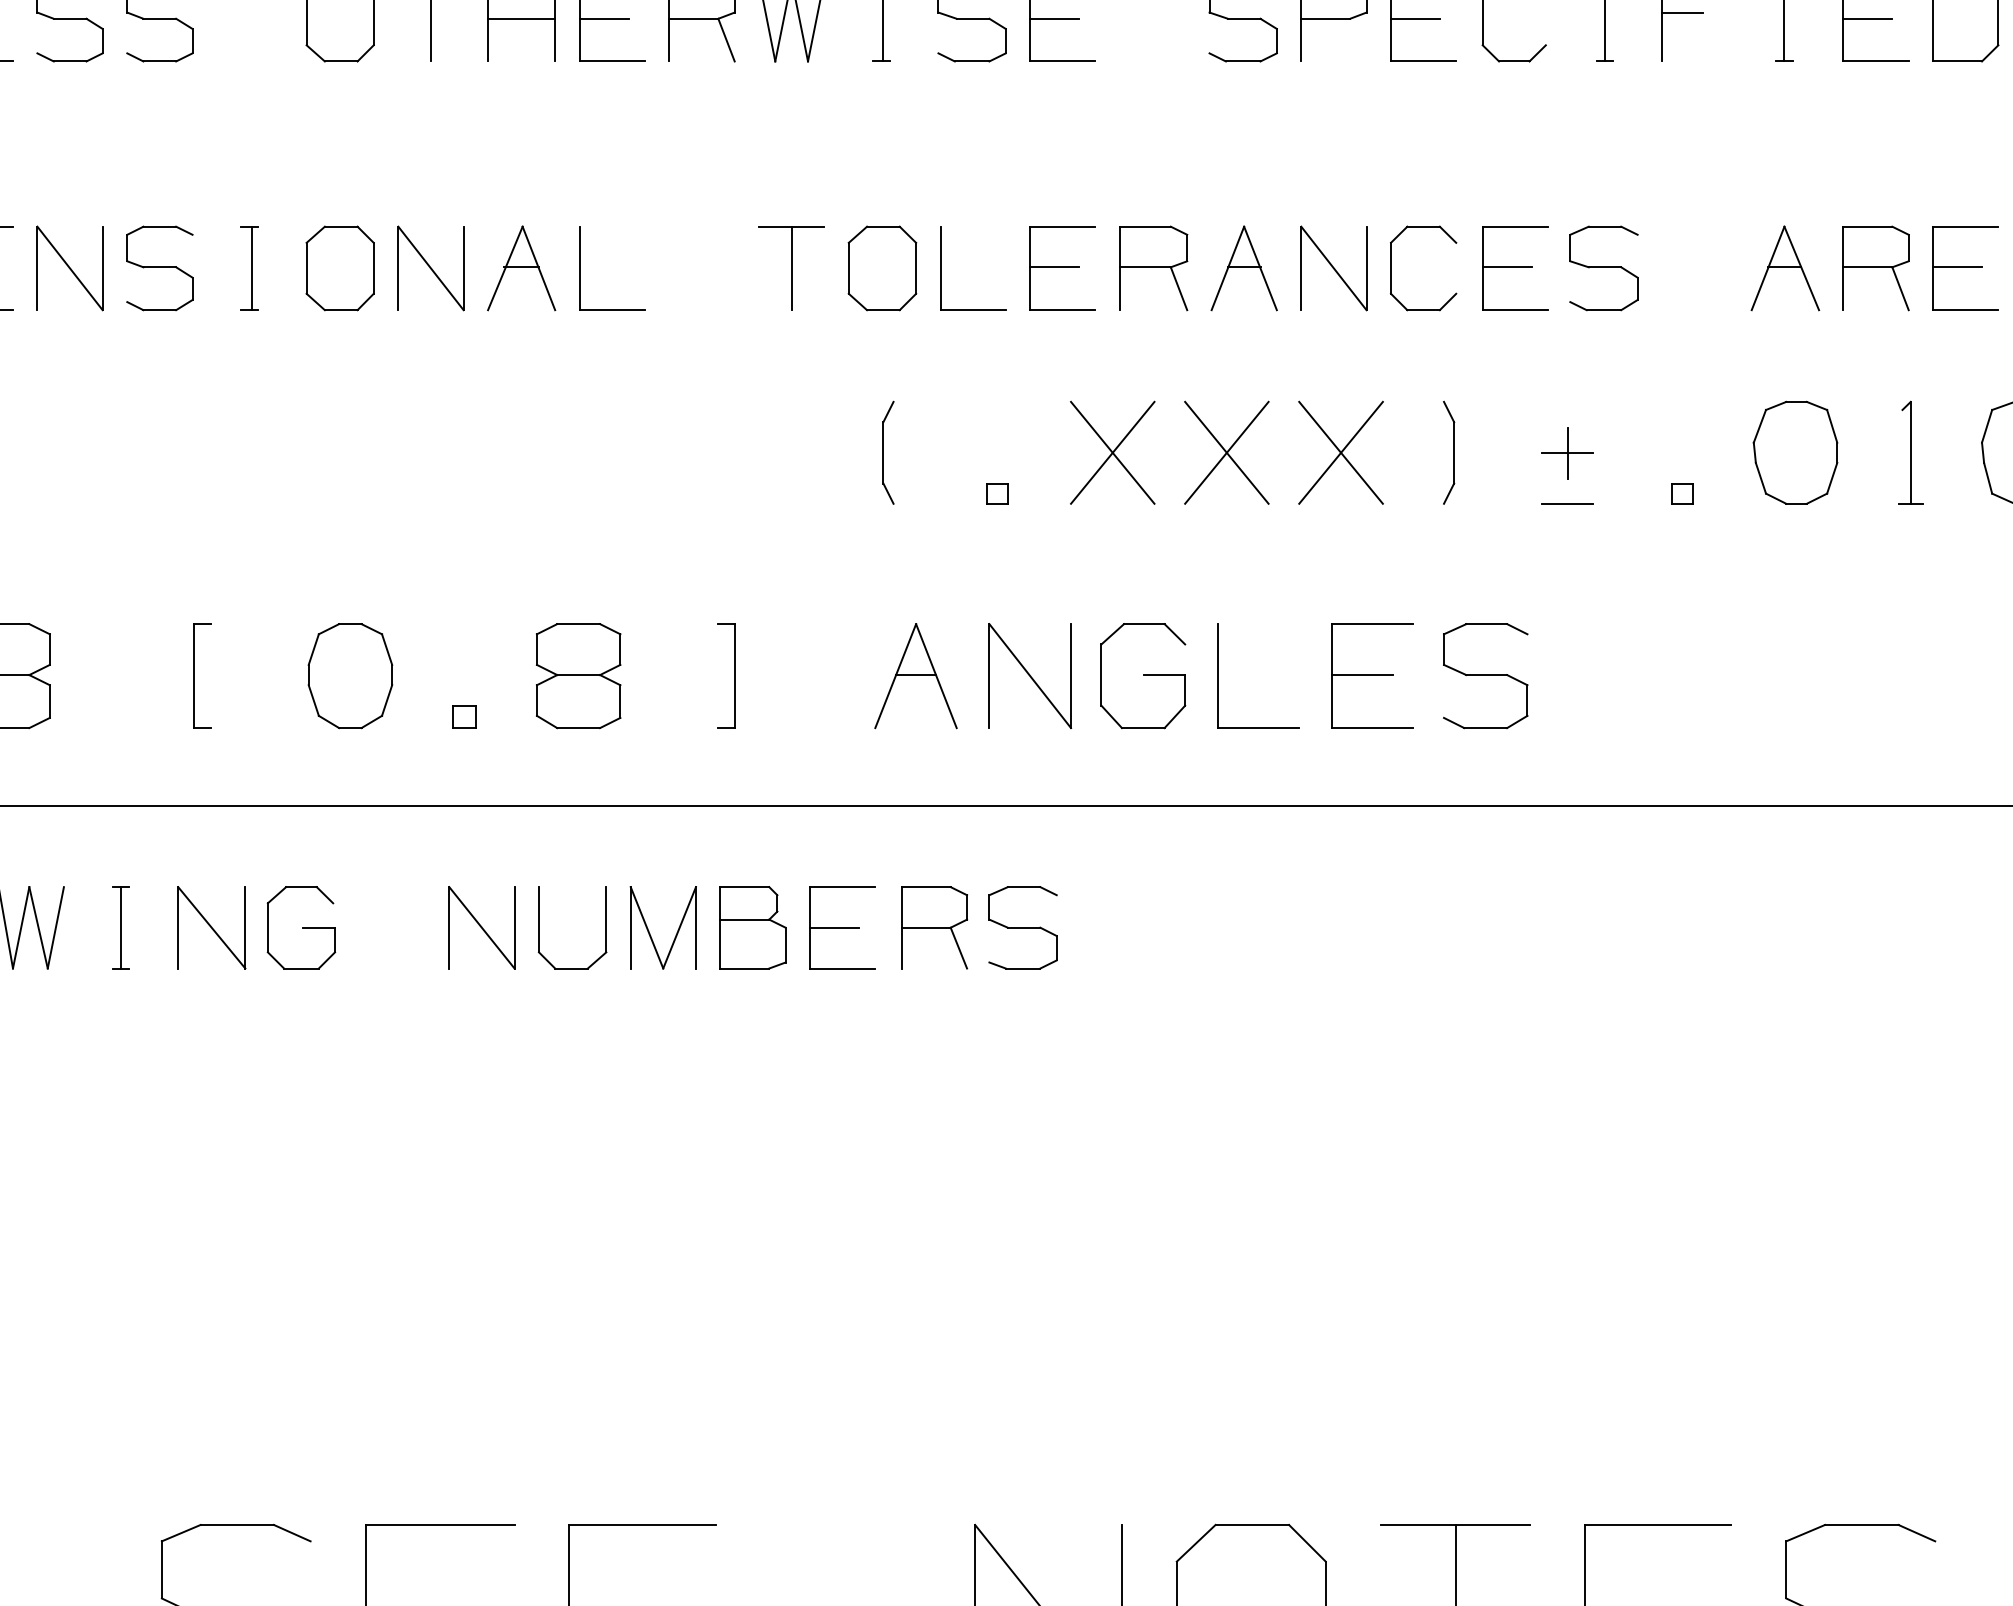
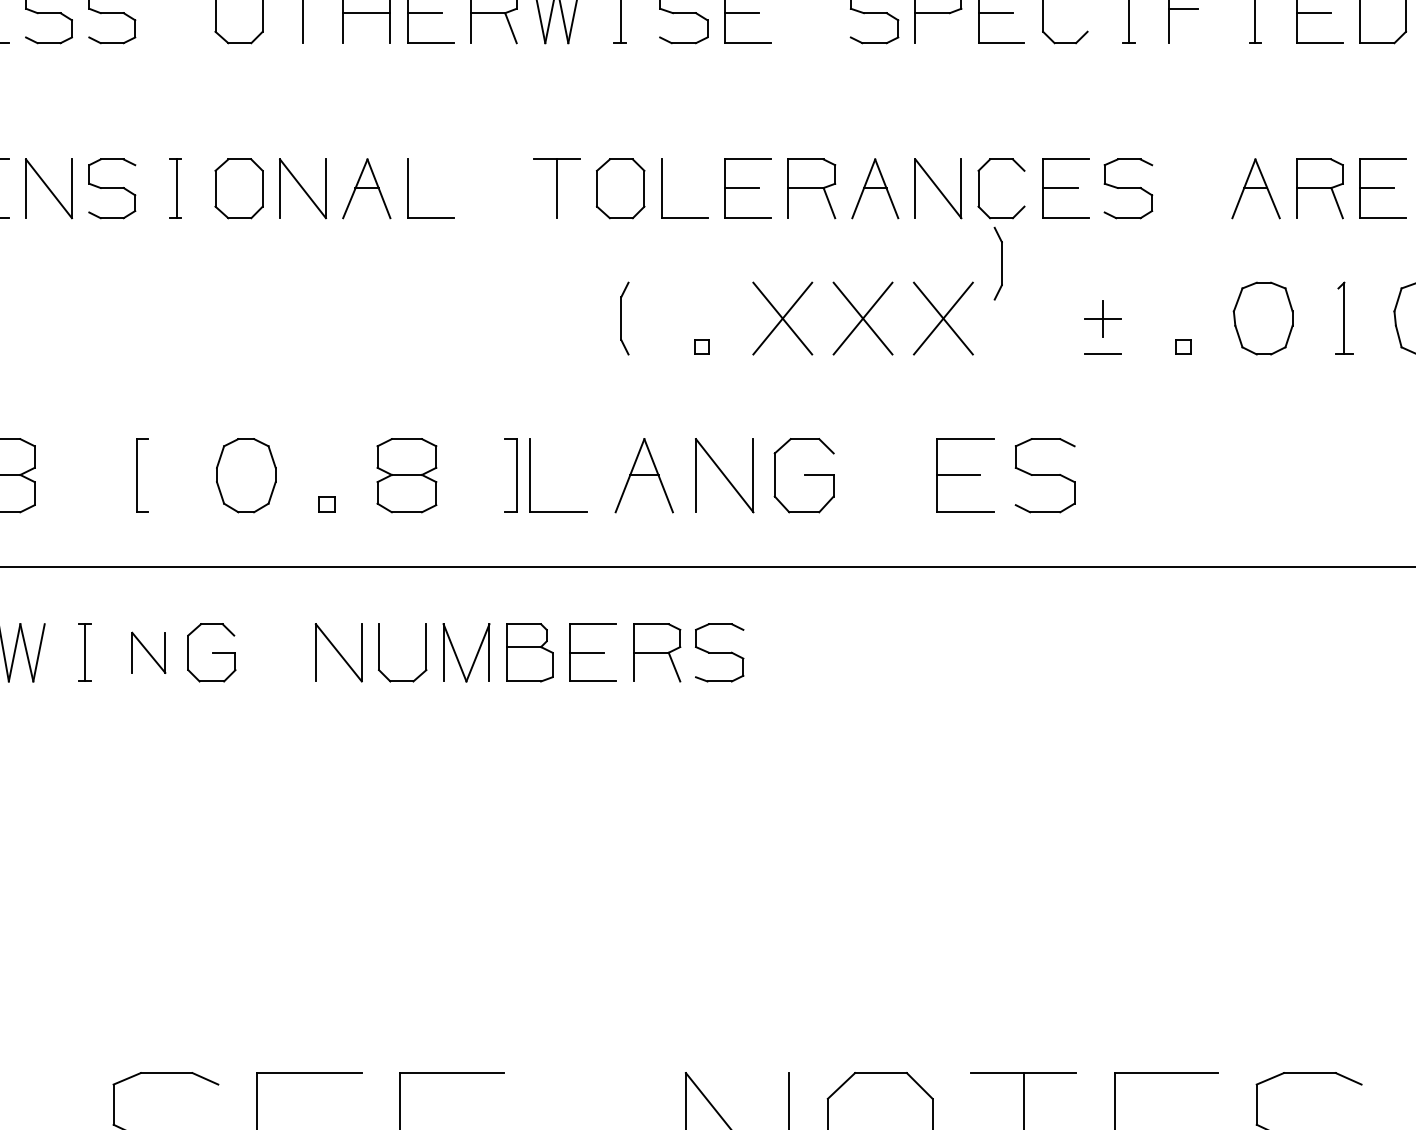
part: (1449, 452) -> (998, 263), moved
part: (1218, 675) -> (530, 475), moved
part: (211, 927) -> (148, 652), size x0.7

